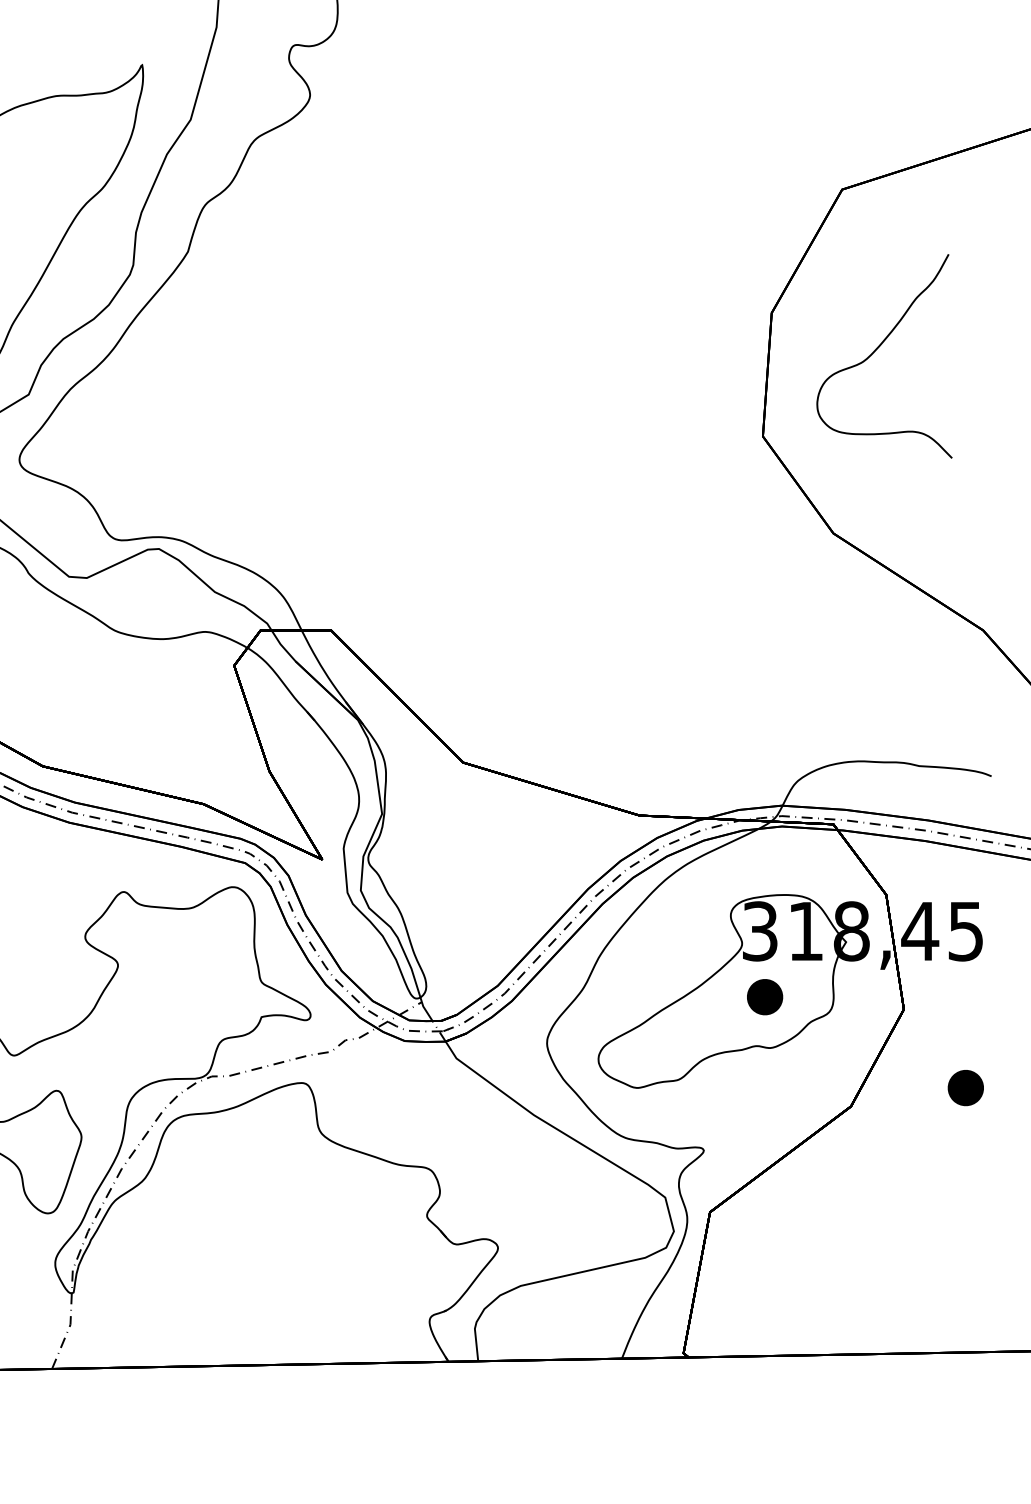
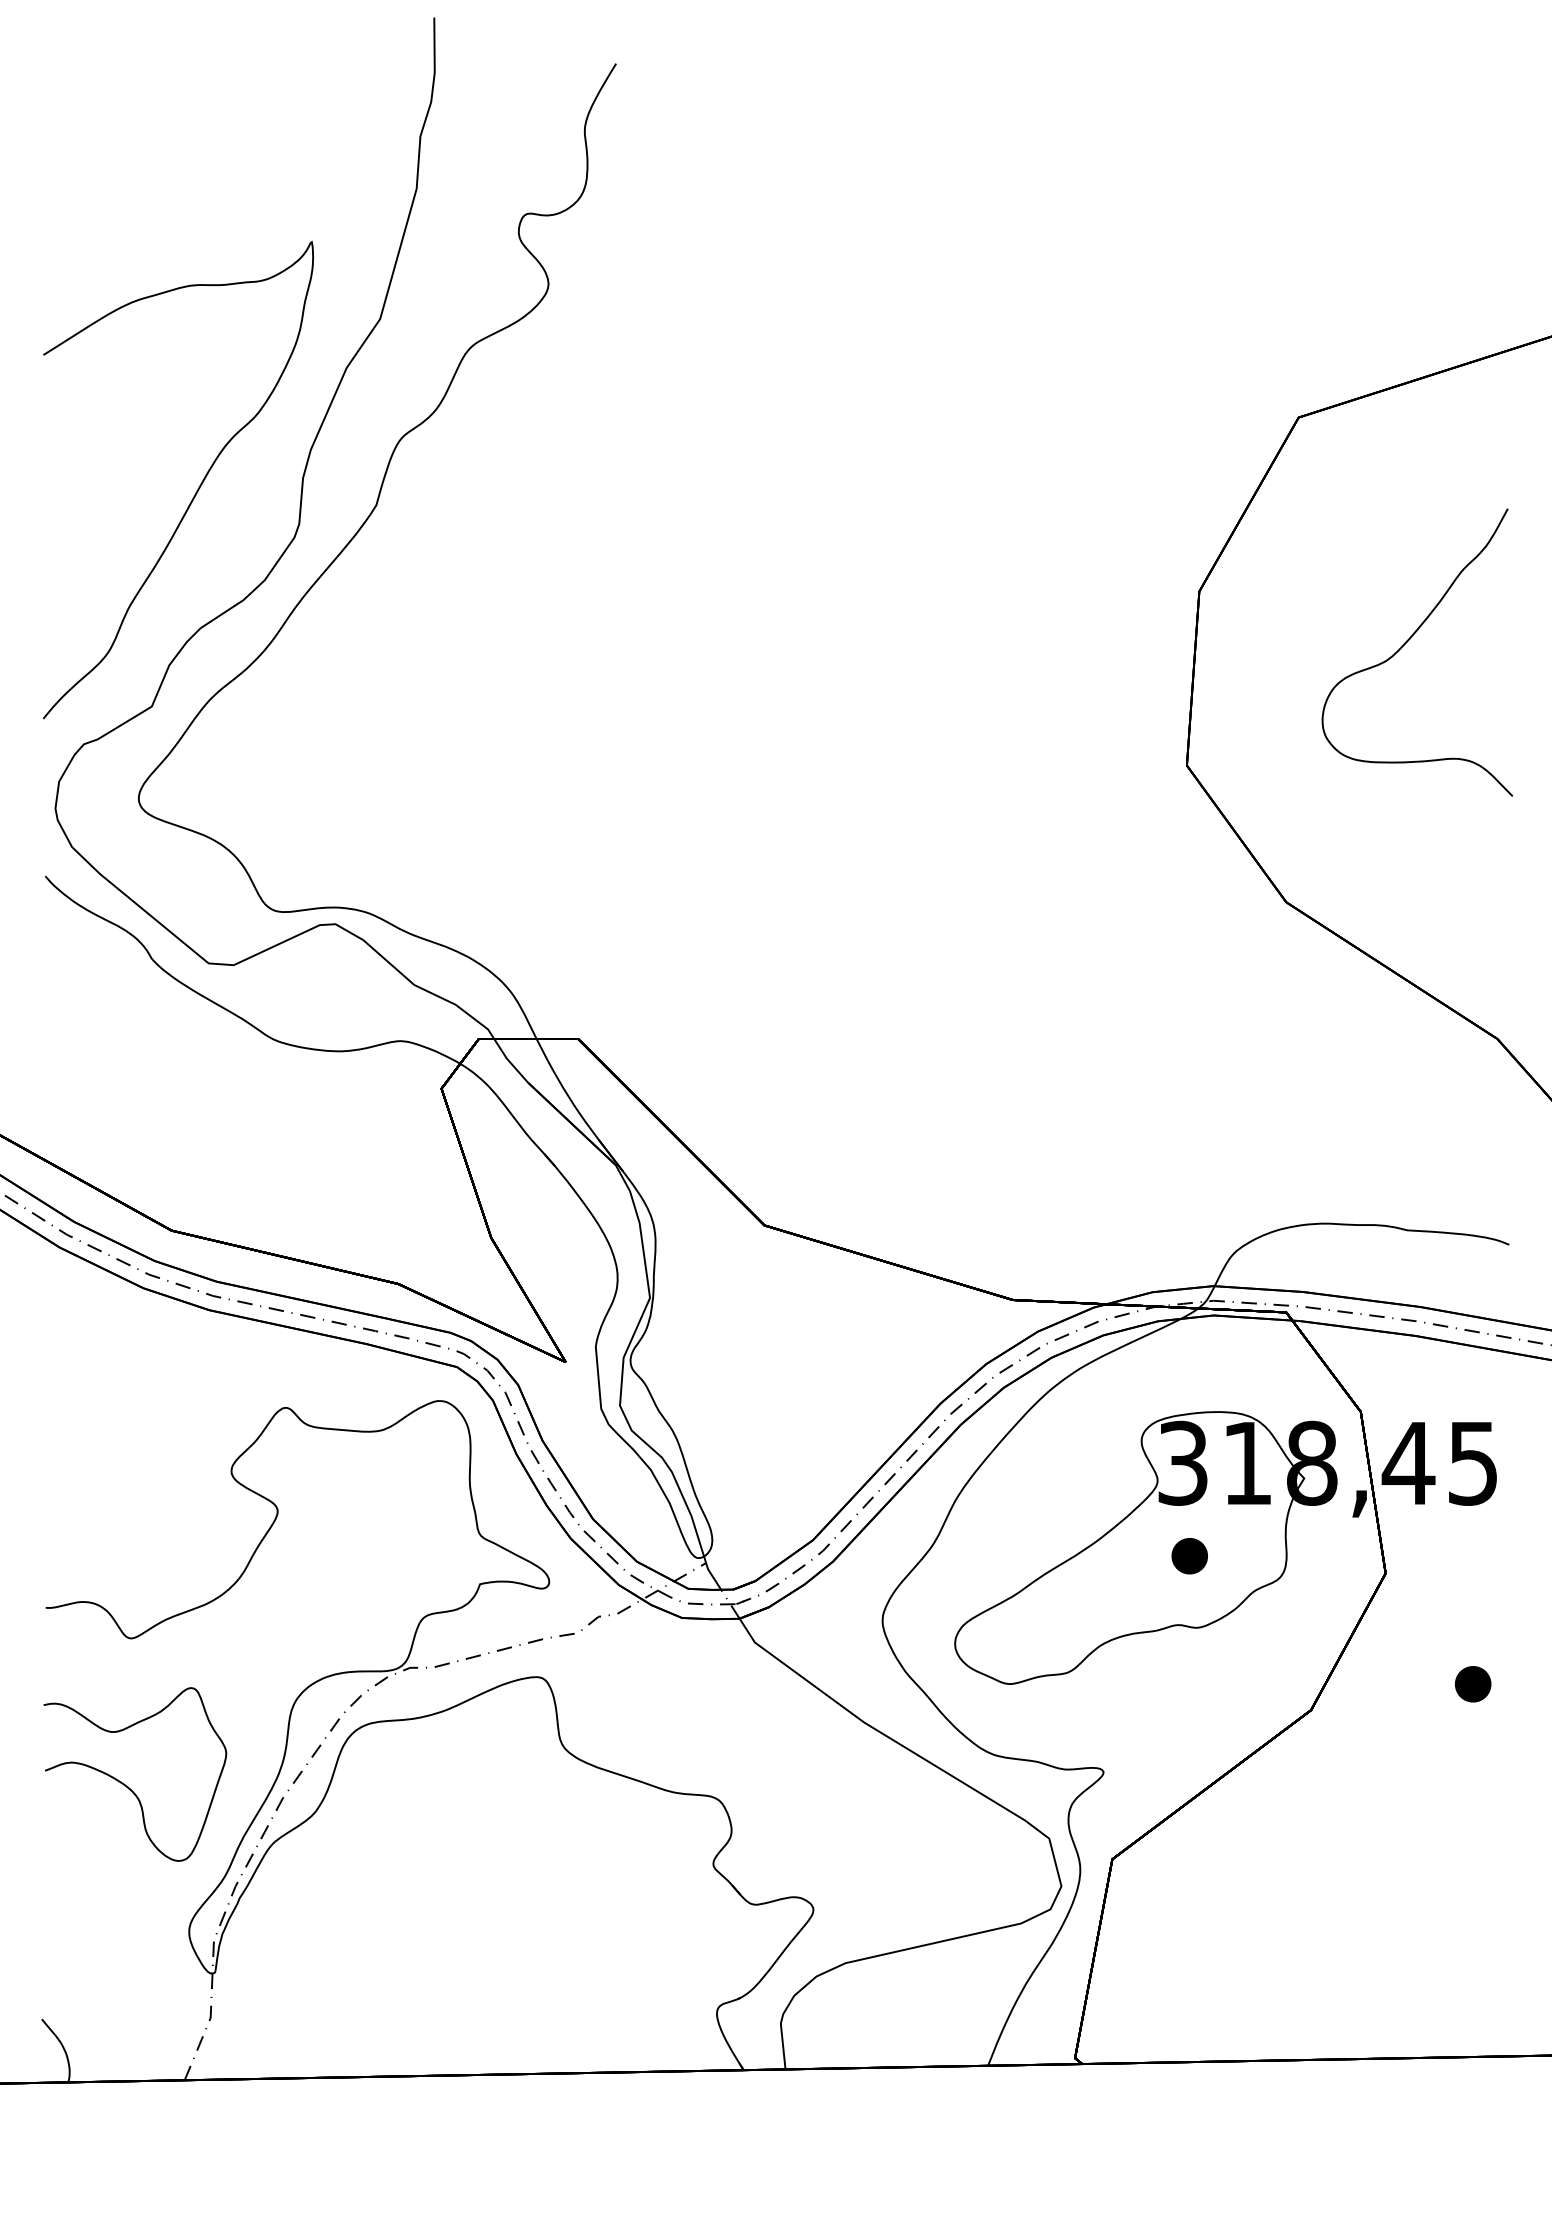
curve: (877, 349) -> (1407, 642), moved
part: (764, 997) -> (1189, 1556), size x0.71
part: (966, 1088) -> (1473, 1684), size x0.71

